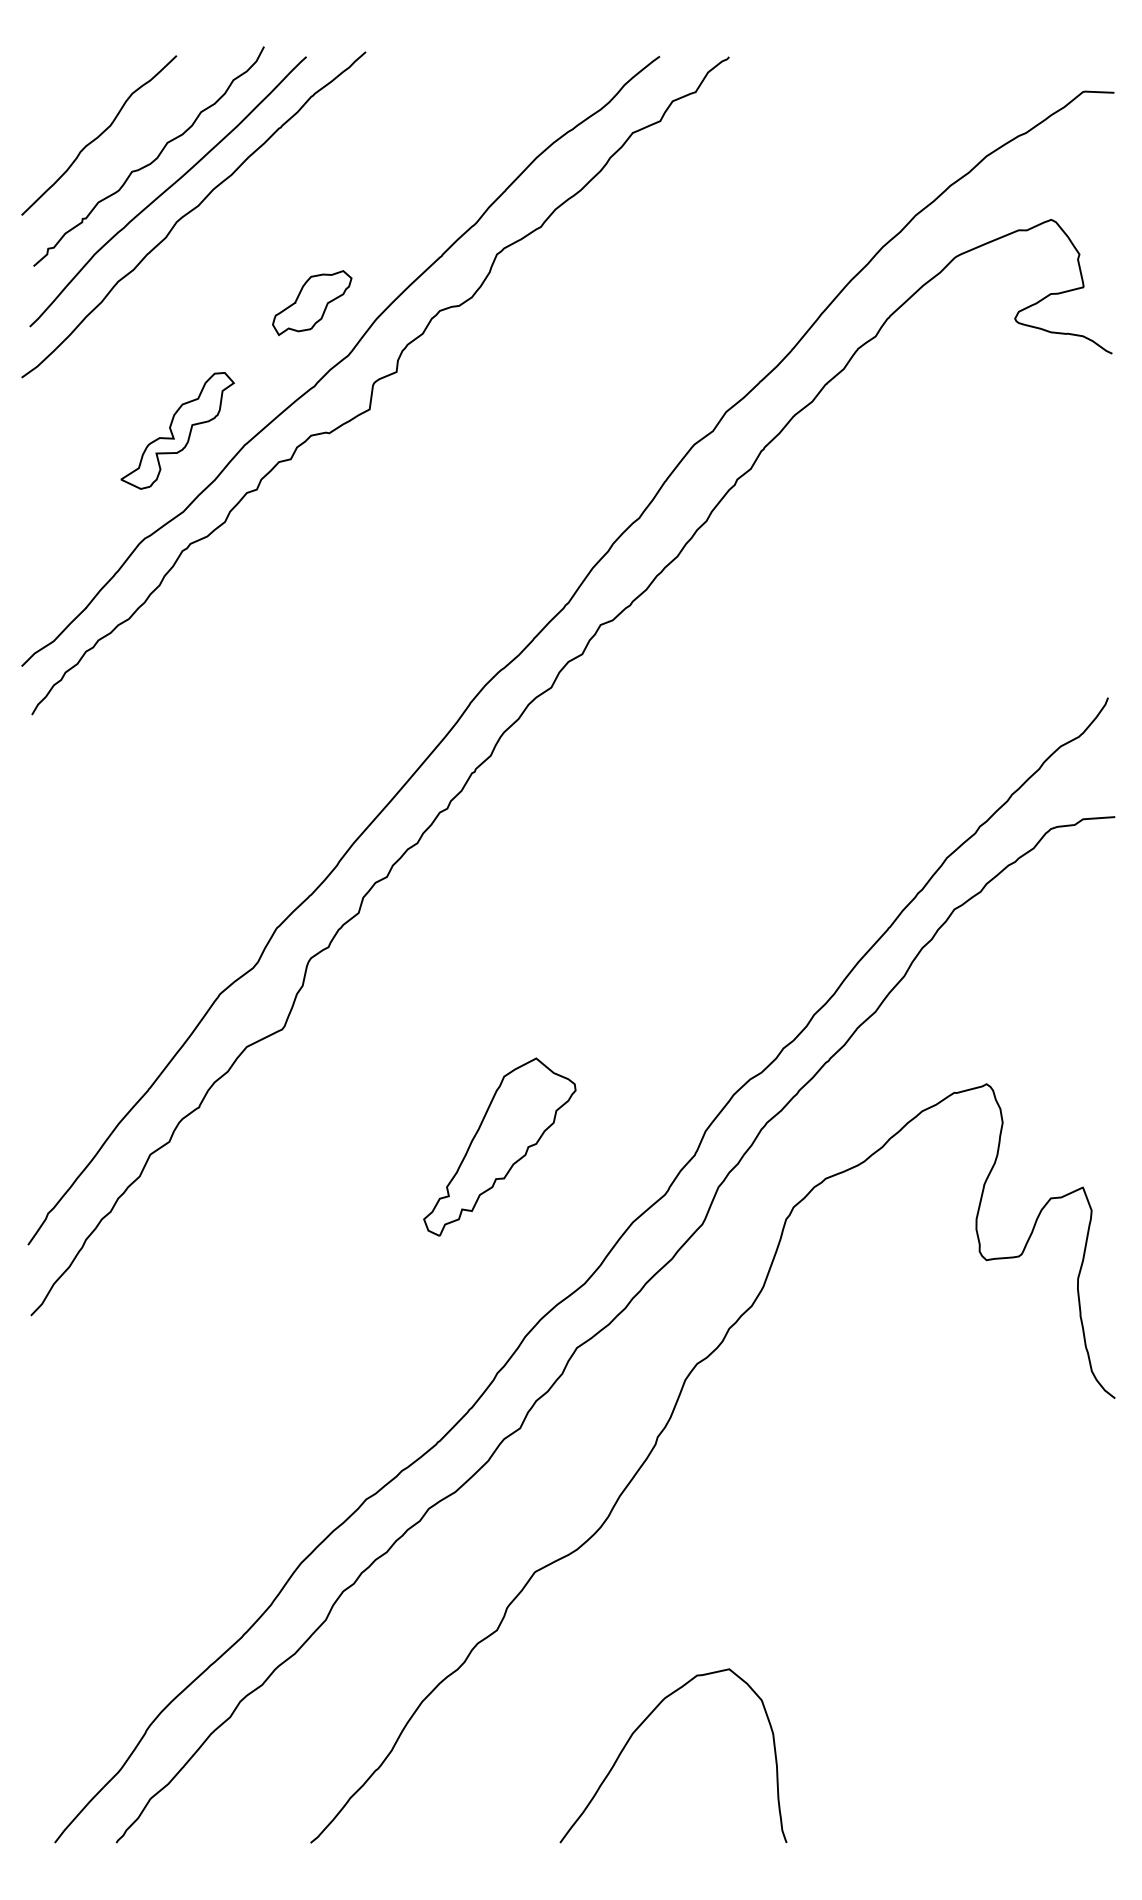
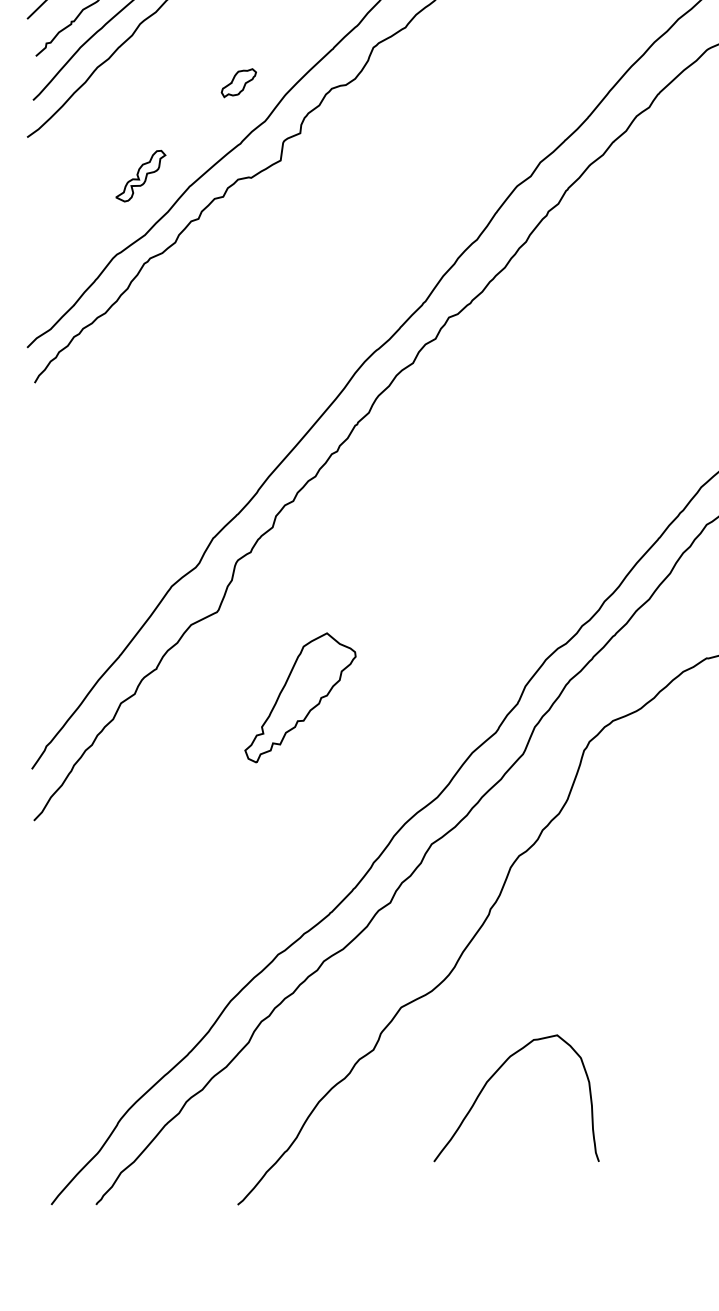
part: (312, 303) -> (239, 83), size x0.6
part: (177, 430) -> (140, 175), size x0.6
part: (499, 1146) -> (300, 697), moved
curve: (642, 1724) -> (494, 1075), moved

